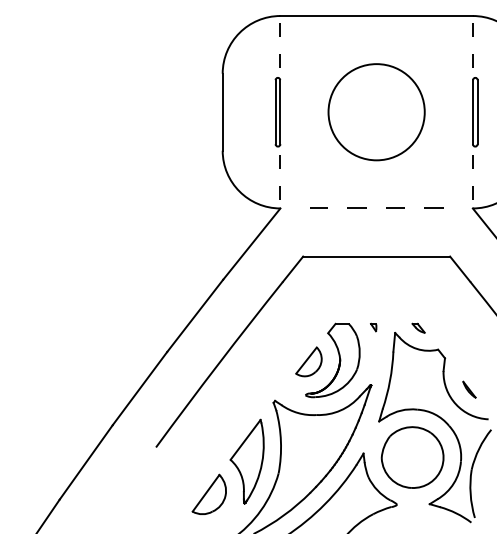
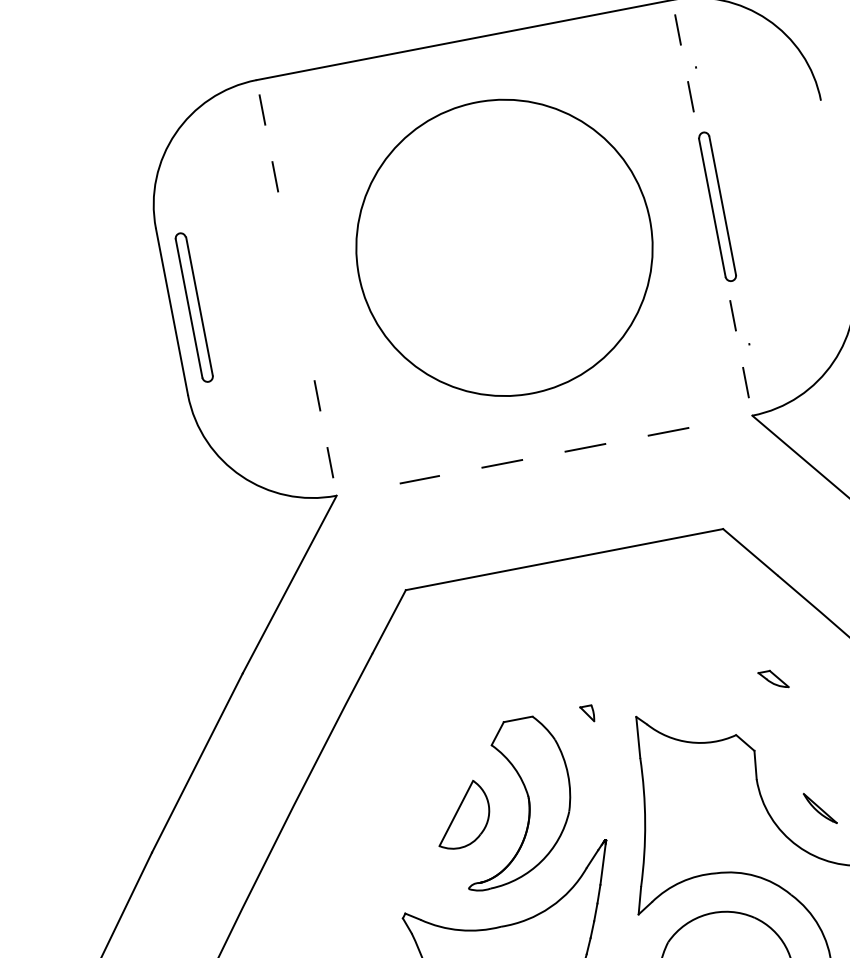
part: (277, 112) -> (193, 308), moved
circle: (376, 112) -> (504, 248), size x1.4
part: (418, 327) -> (772, 678), moved

